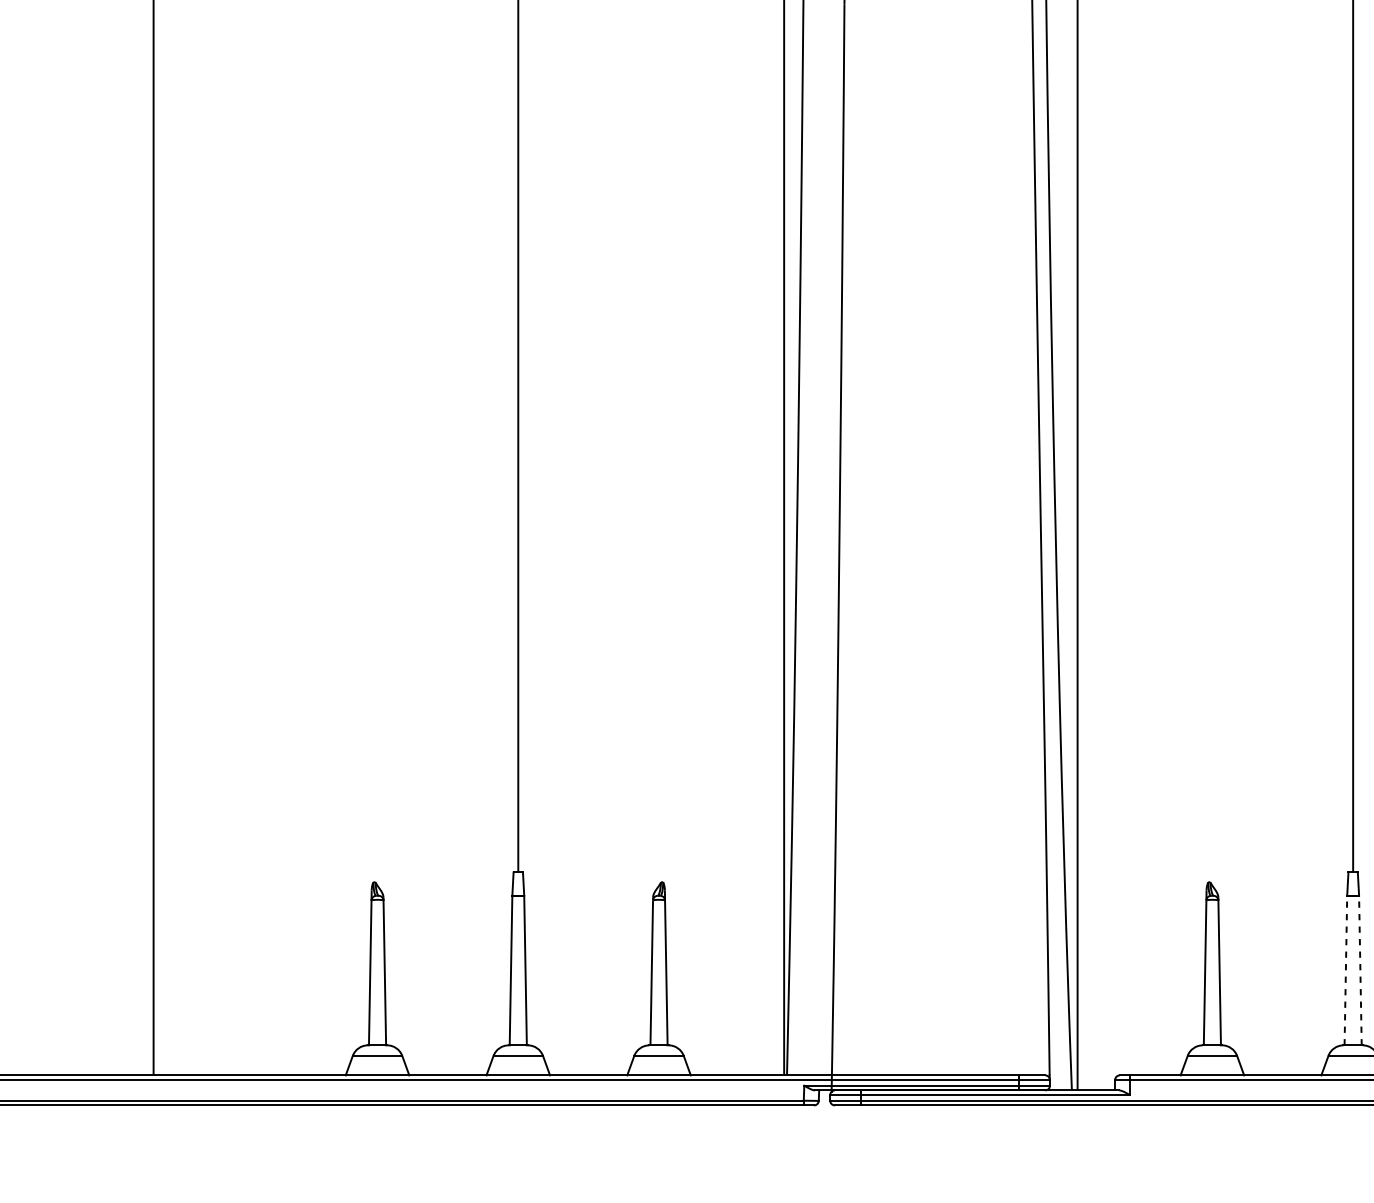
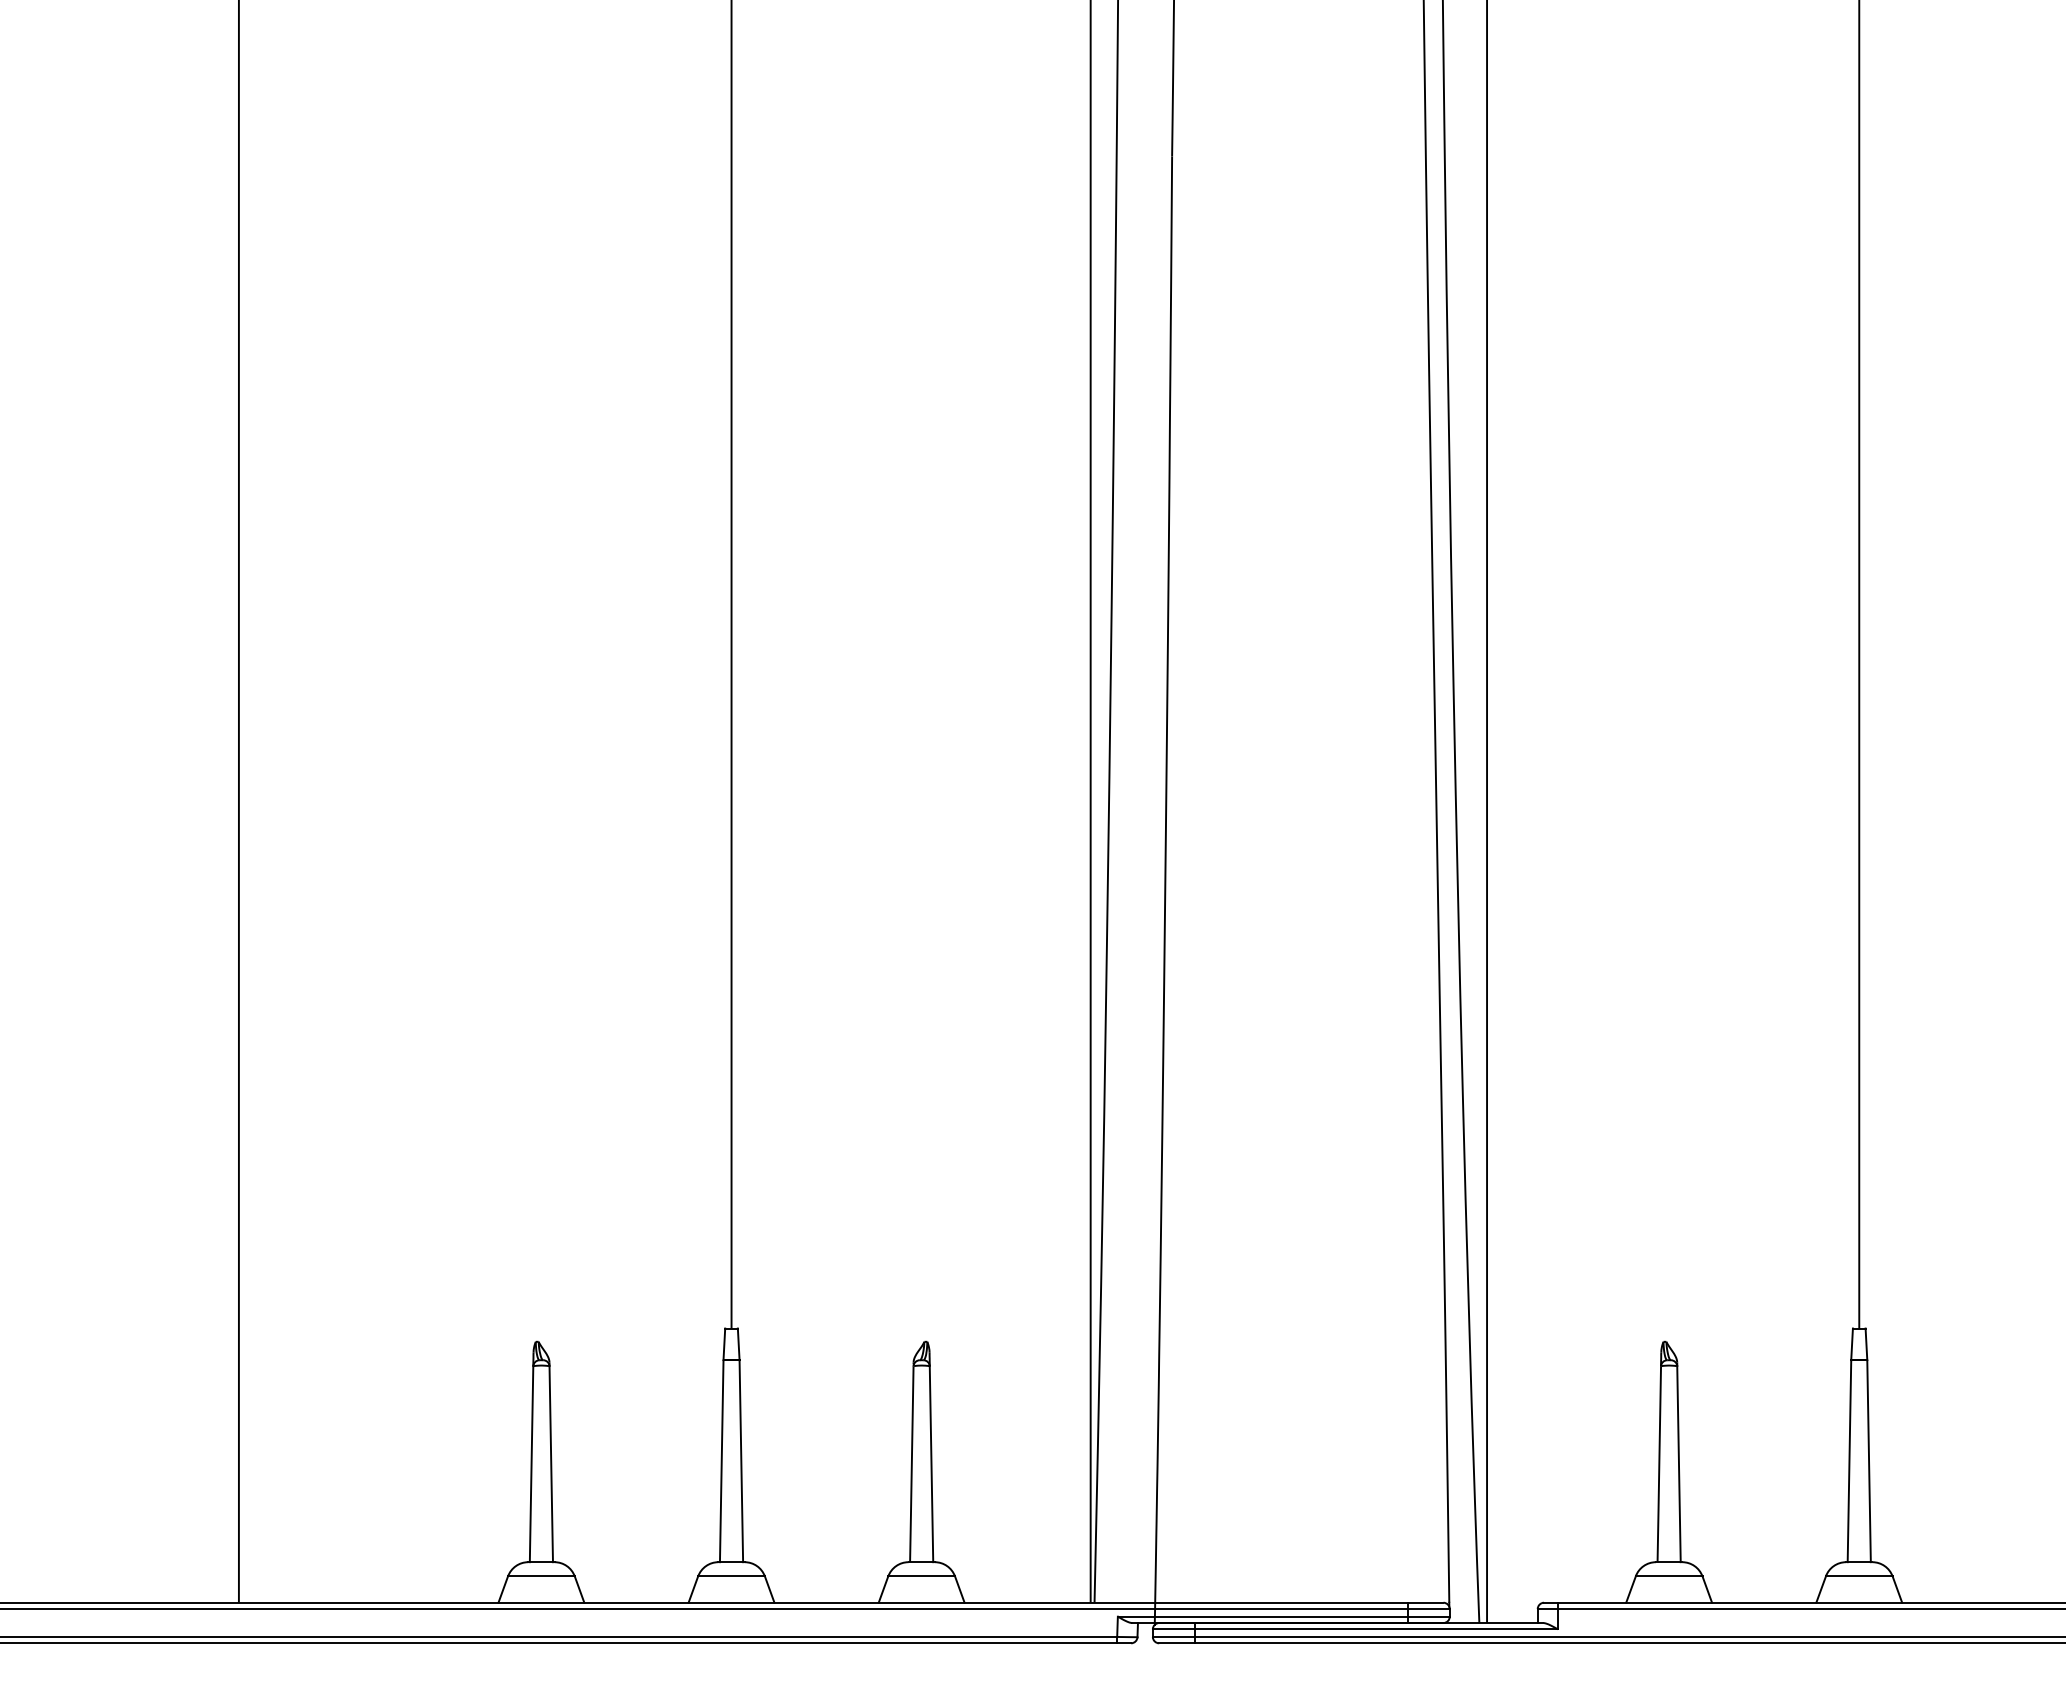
line: (1345, 970) -> (1849, 1461), dashed -> solid
line: (1360, 970) -> (1869, 1461), dashed -> solid

